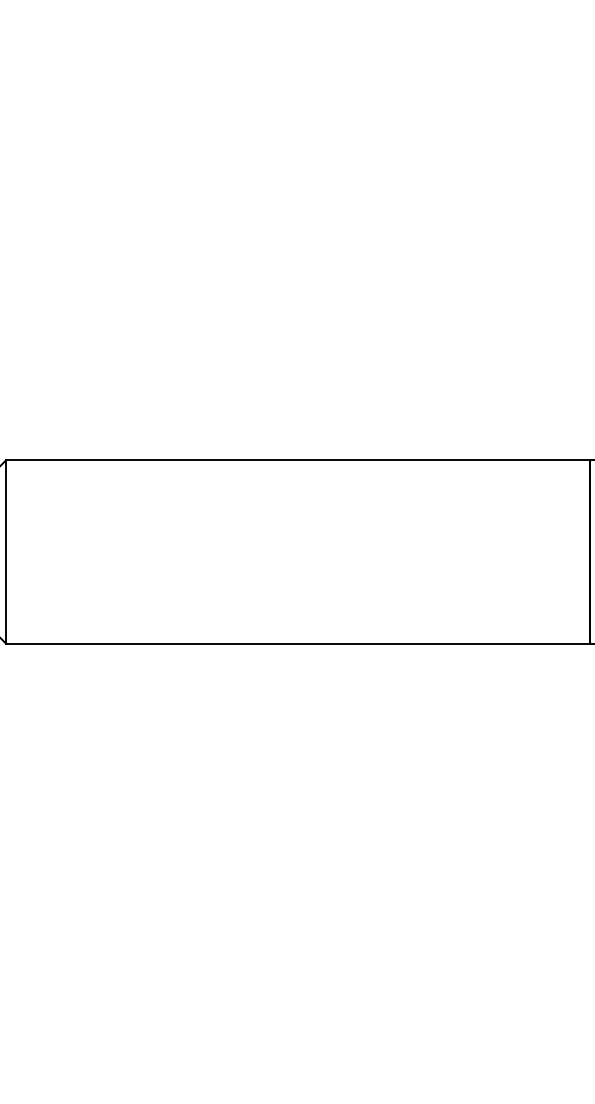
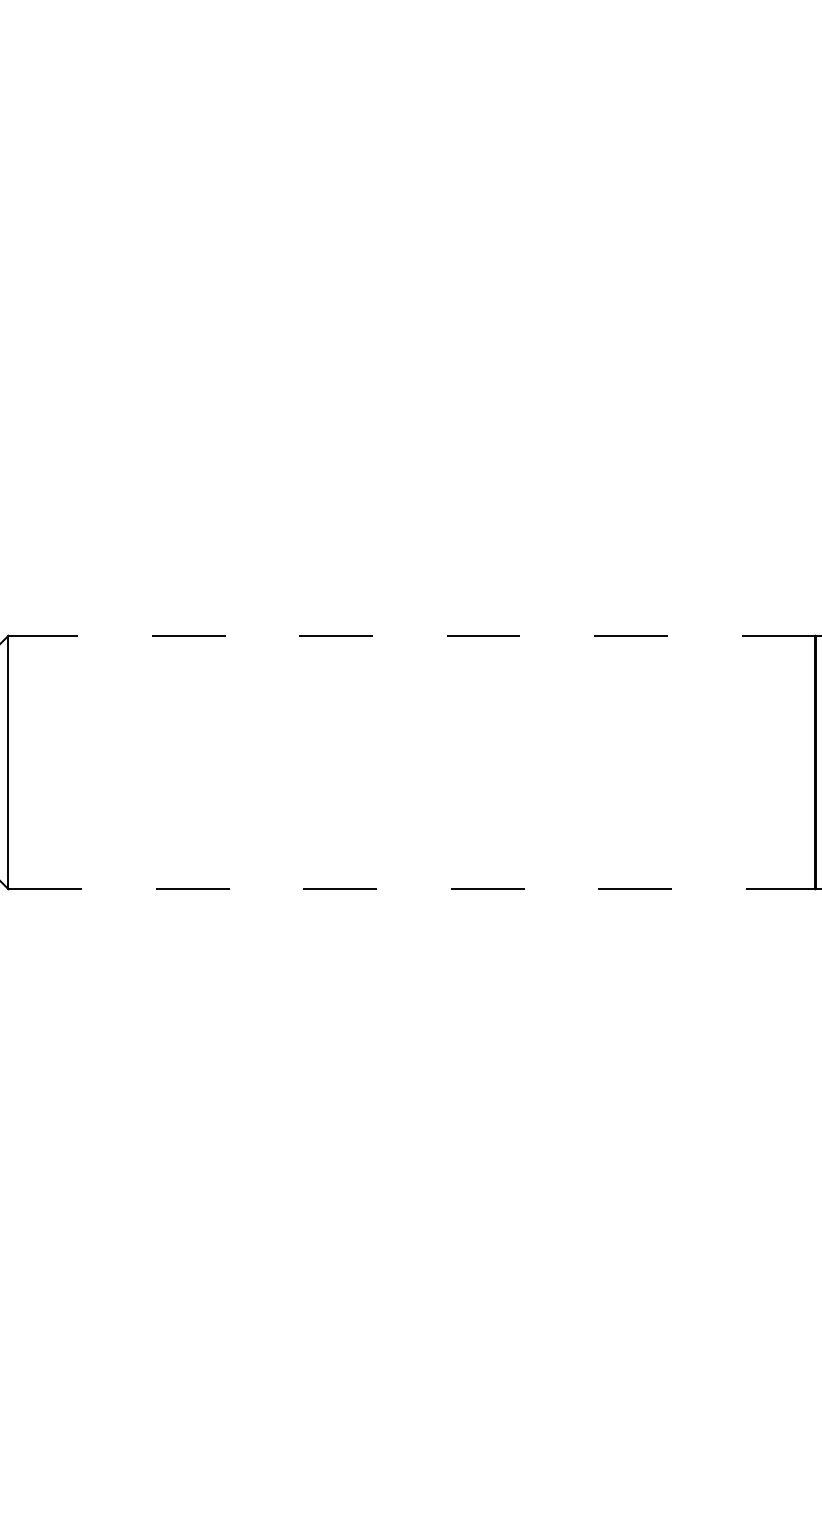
line: (297, 460) -> (411, 635), solid -> dashed
line: (298, 643) -> (412, 889), solid -> dashed

